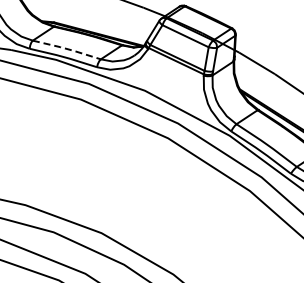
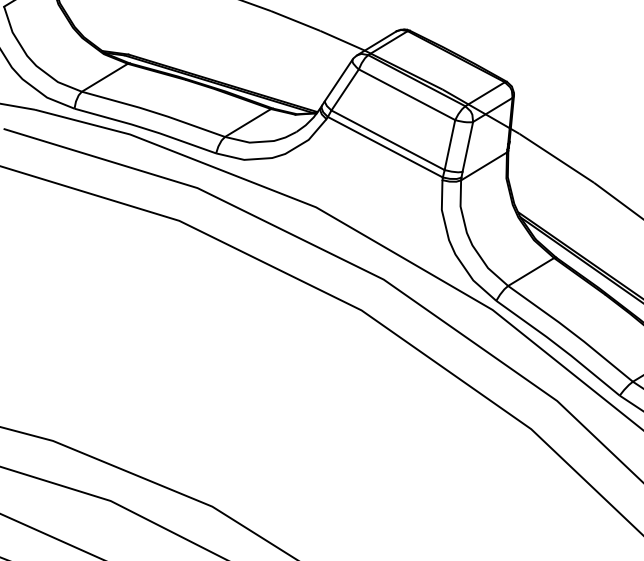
line: (67, 49) -> (154, 113), dashed -> solid

